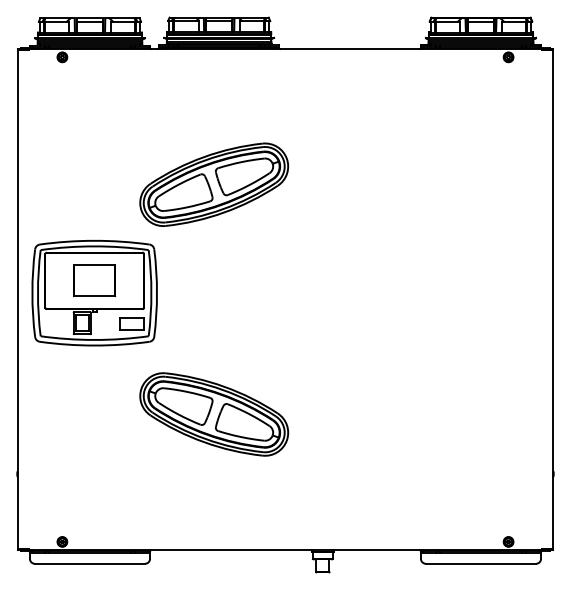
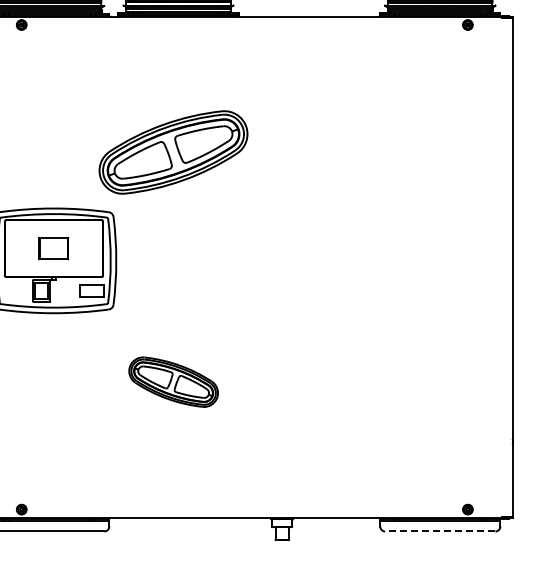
part: (94, 280) -> (53, 248), size x0.7
part: (214, 414) -> (173, 382), size x0.6
line: (480, 563) -> (439, 531), solid -> dashed

